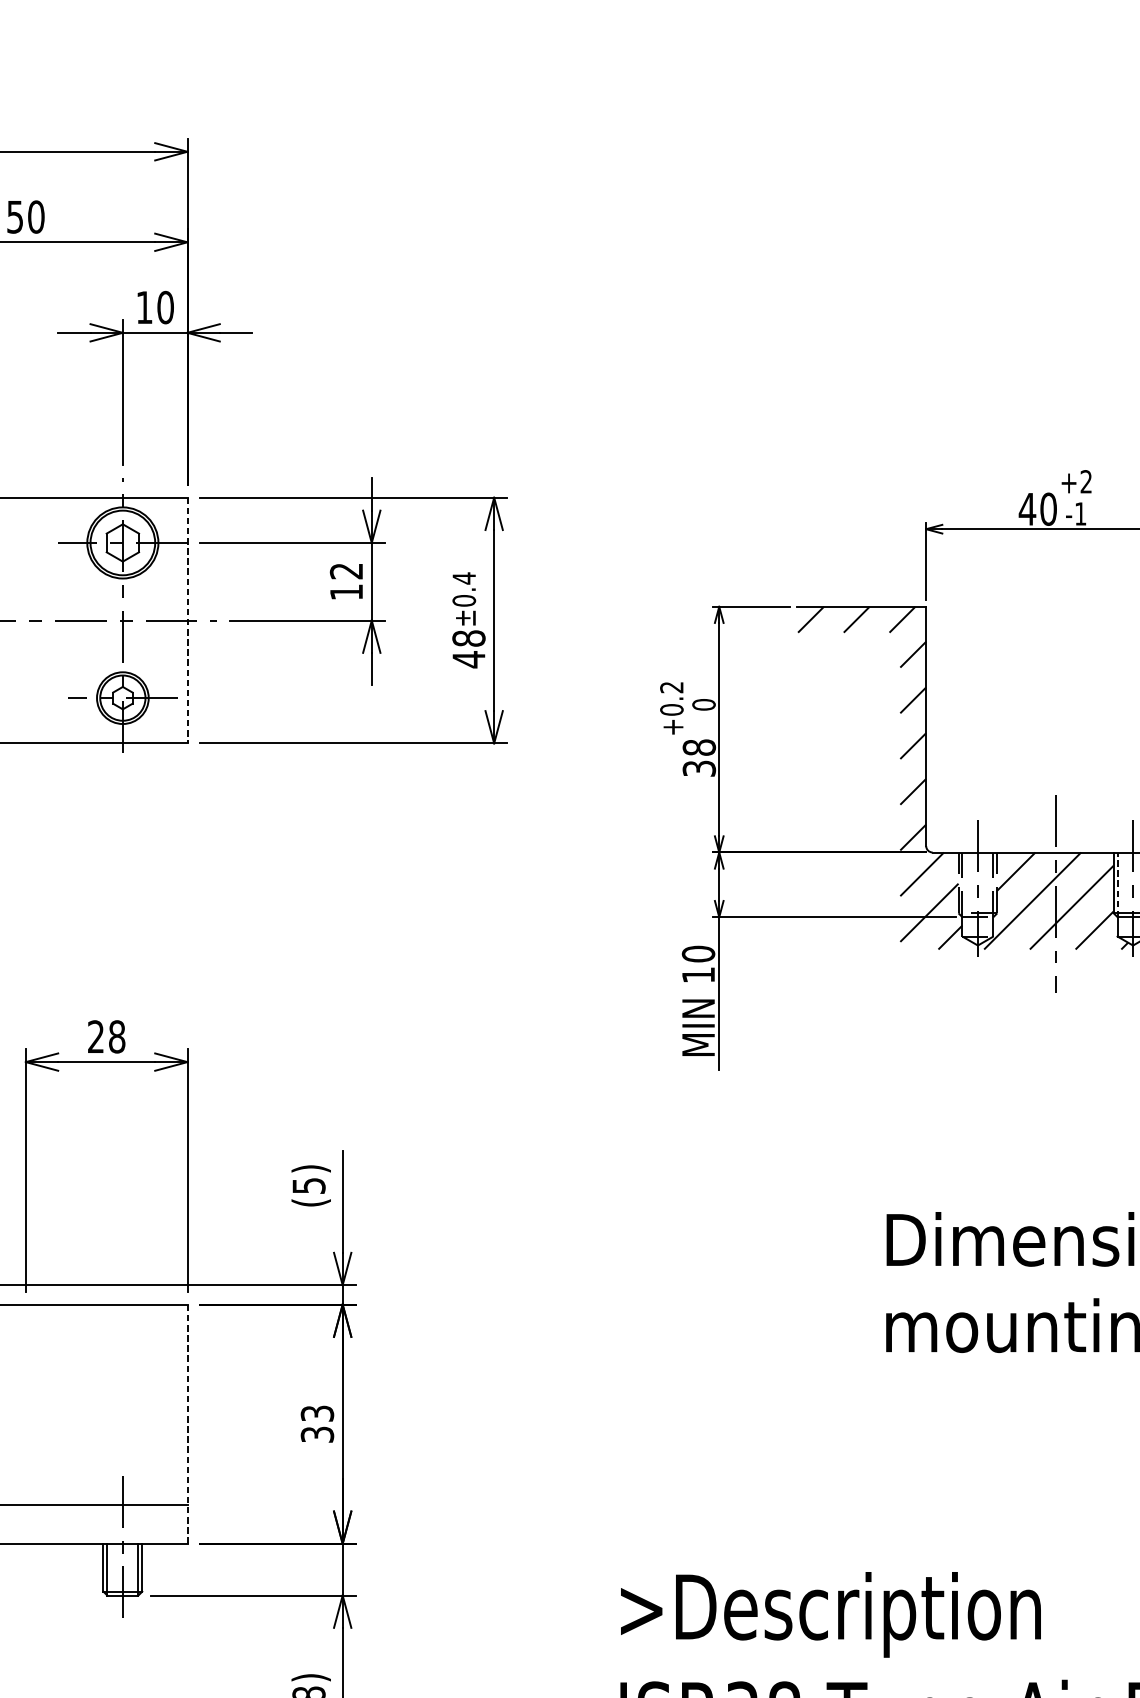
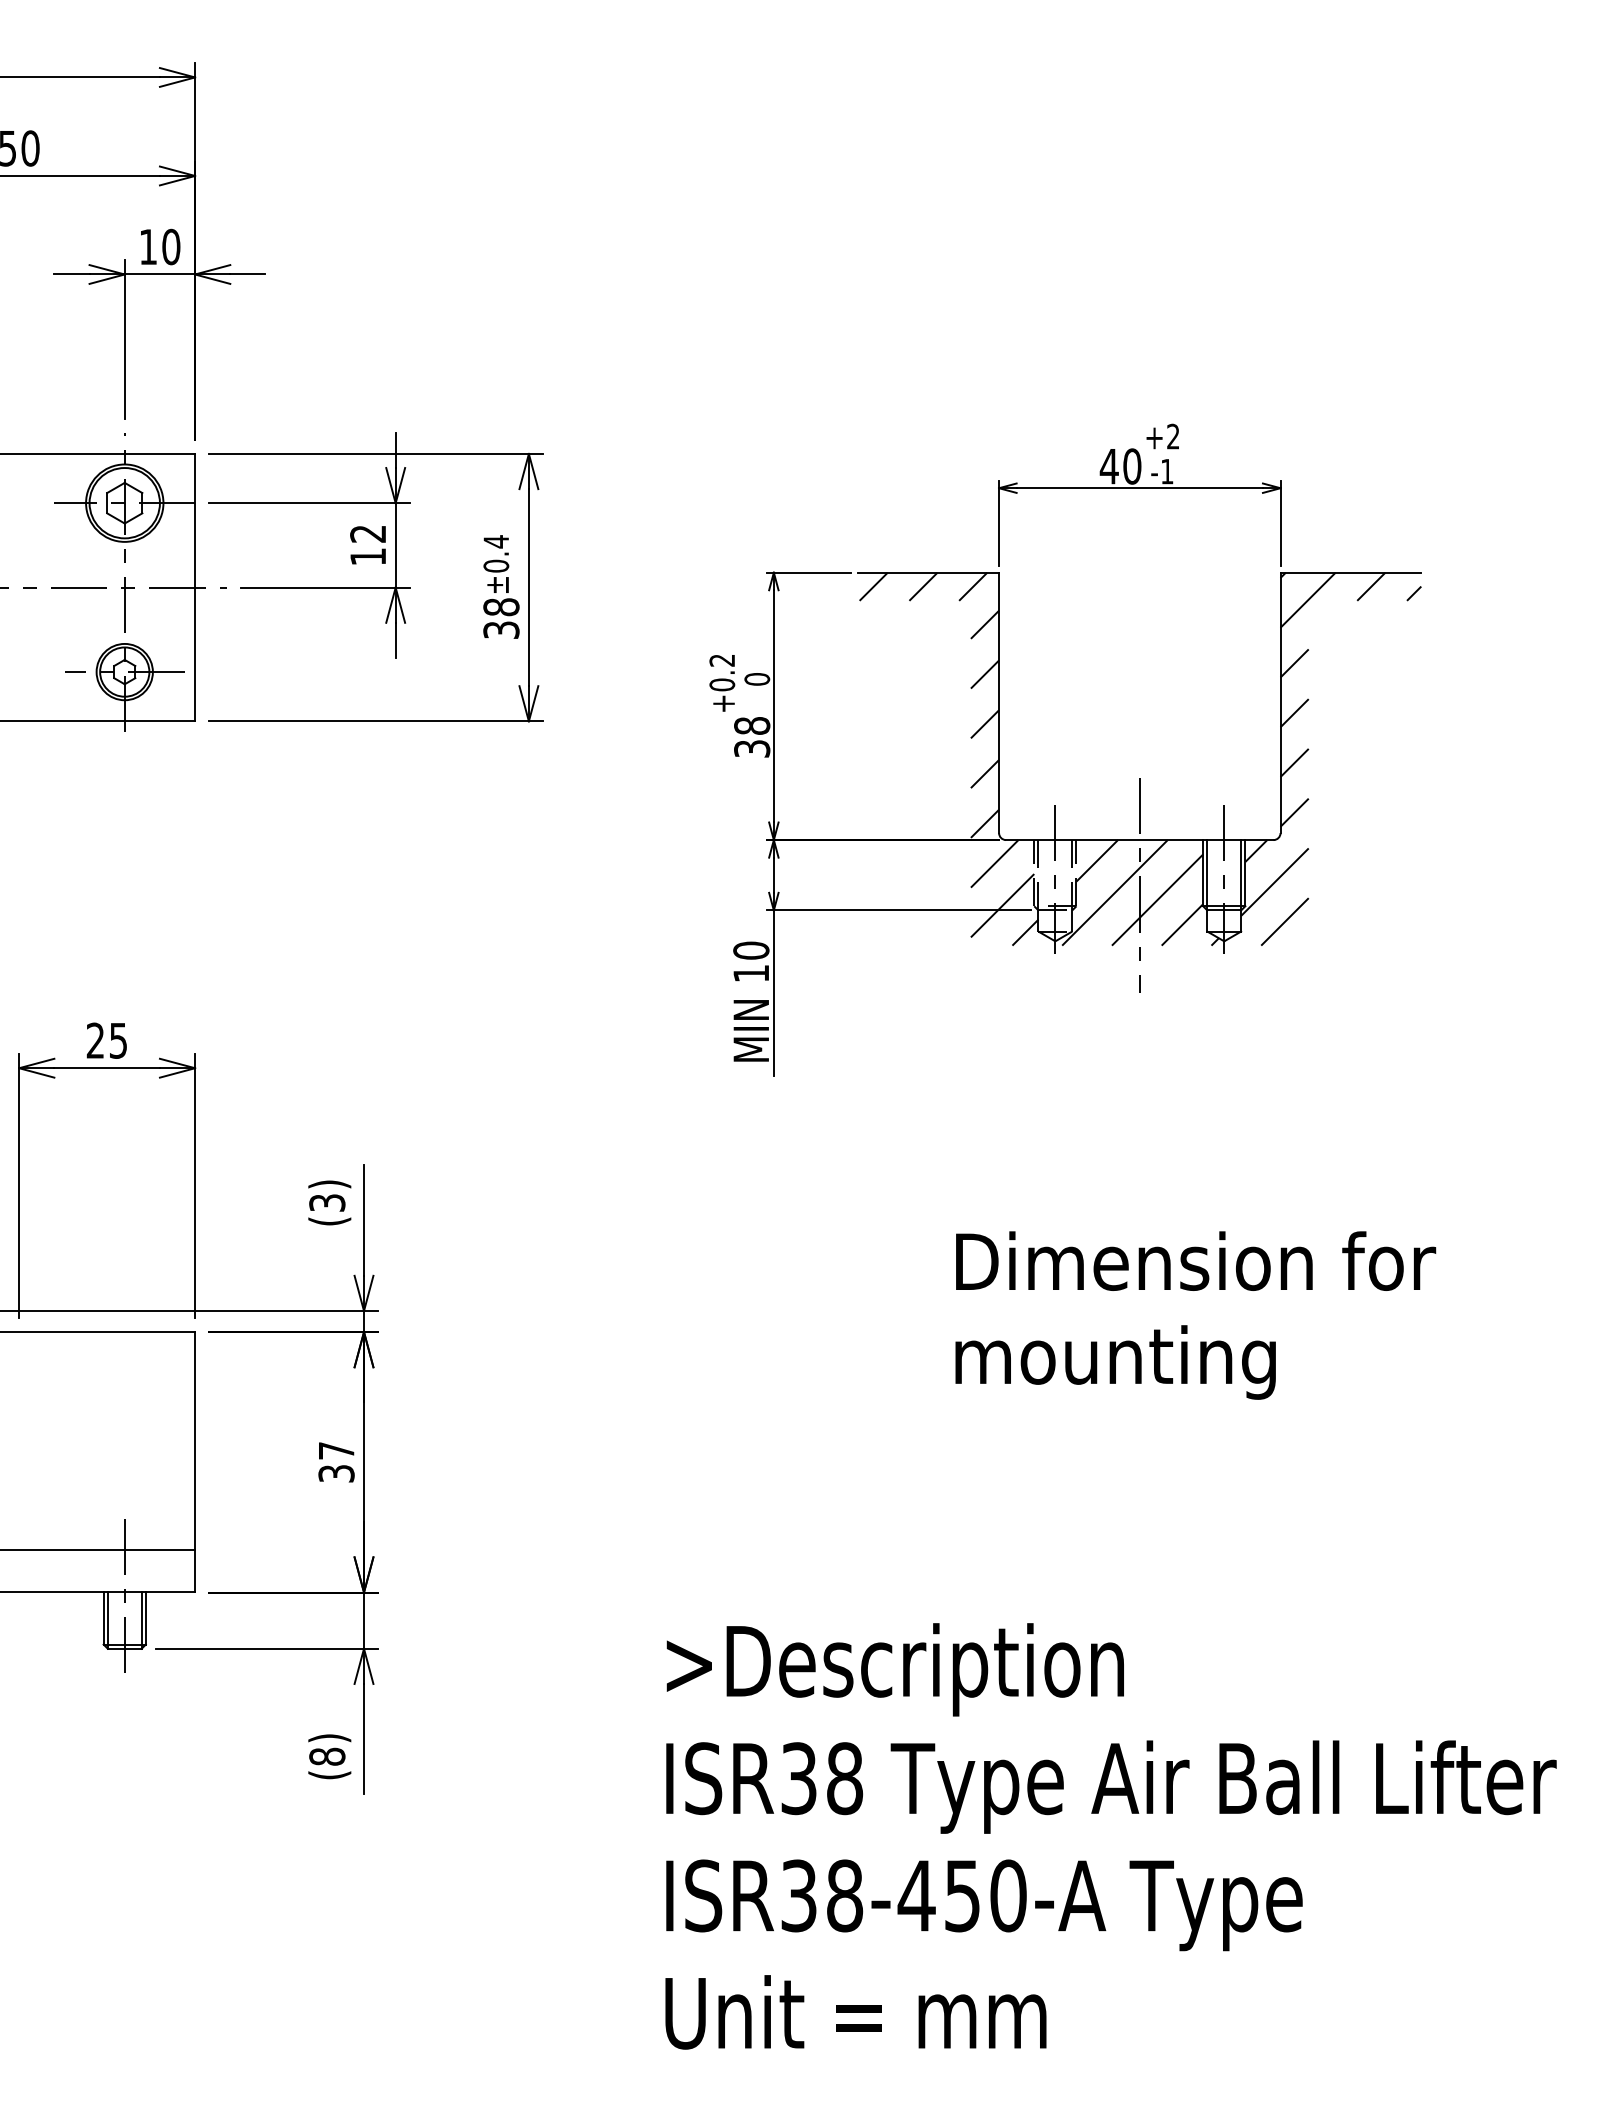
line: (187, 620) -> (195, 587), dashed -> solid
text: (469, 659) -> (501, 629), 48 -> 38
line: (1117, 884) -> (1207, 874), dashed -> solid
text: (117, 1036) -> (118, 1040), 28 -> 25
text: (308, 1185) -> (326, 1202), (5) -> (3)
text: (317, 1413) -> (336, 1450), 33 -> 37
line: (187, 1423) -> (195, 1461), dashed -> solid

